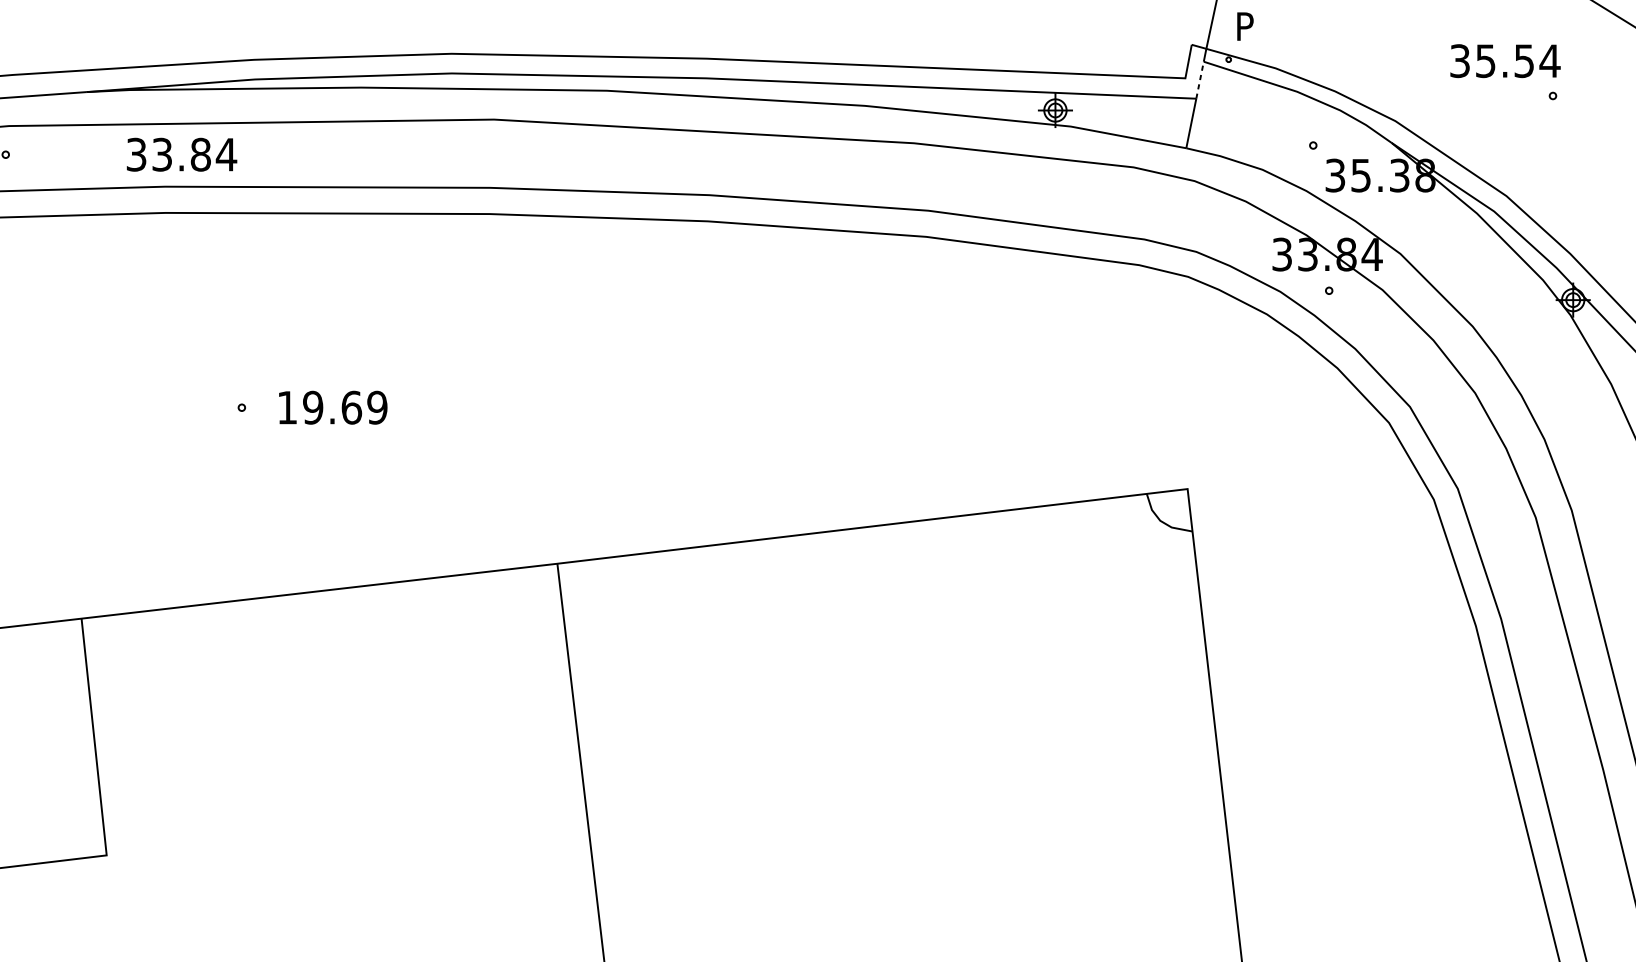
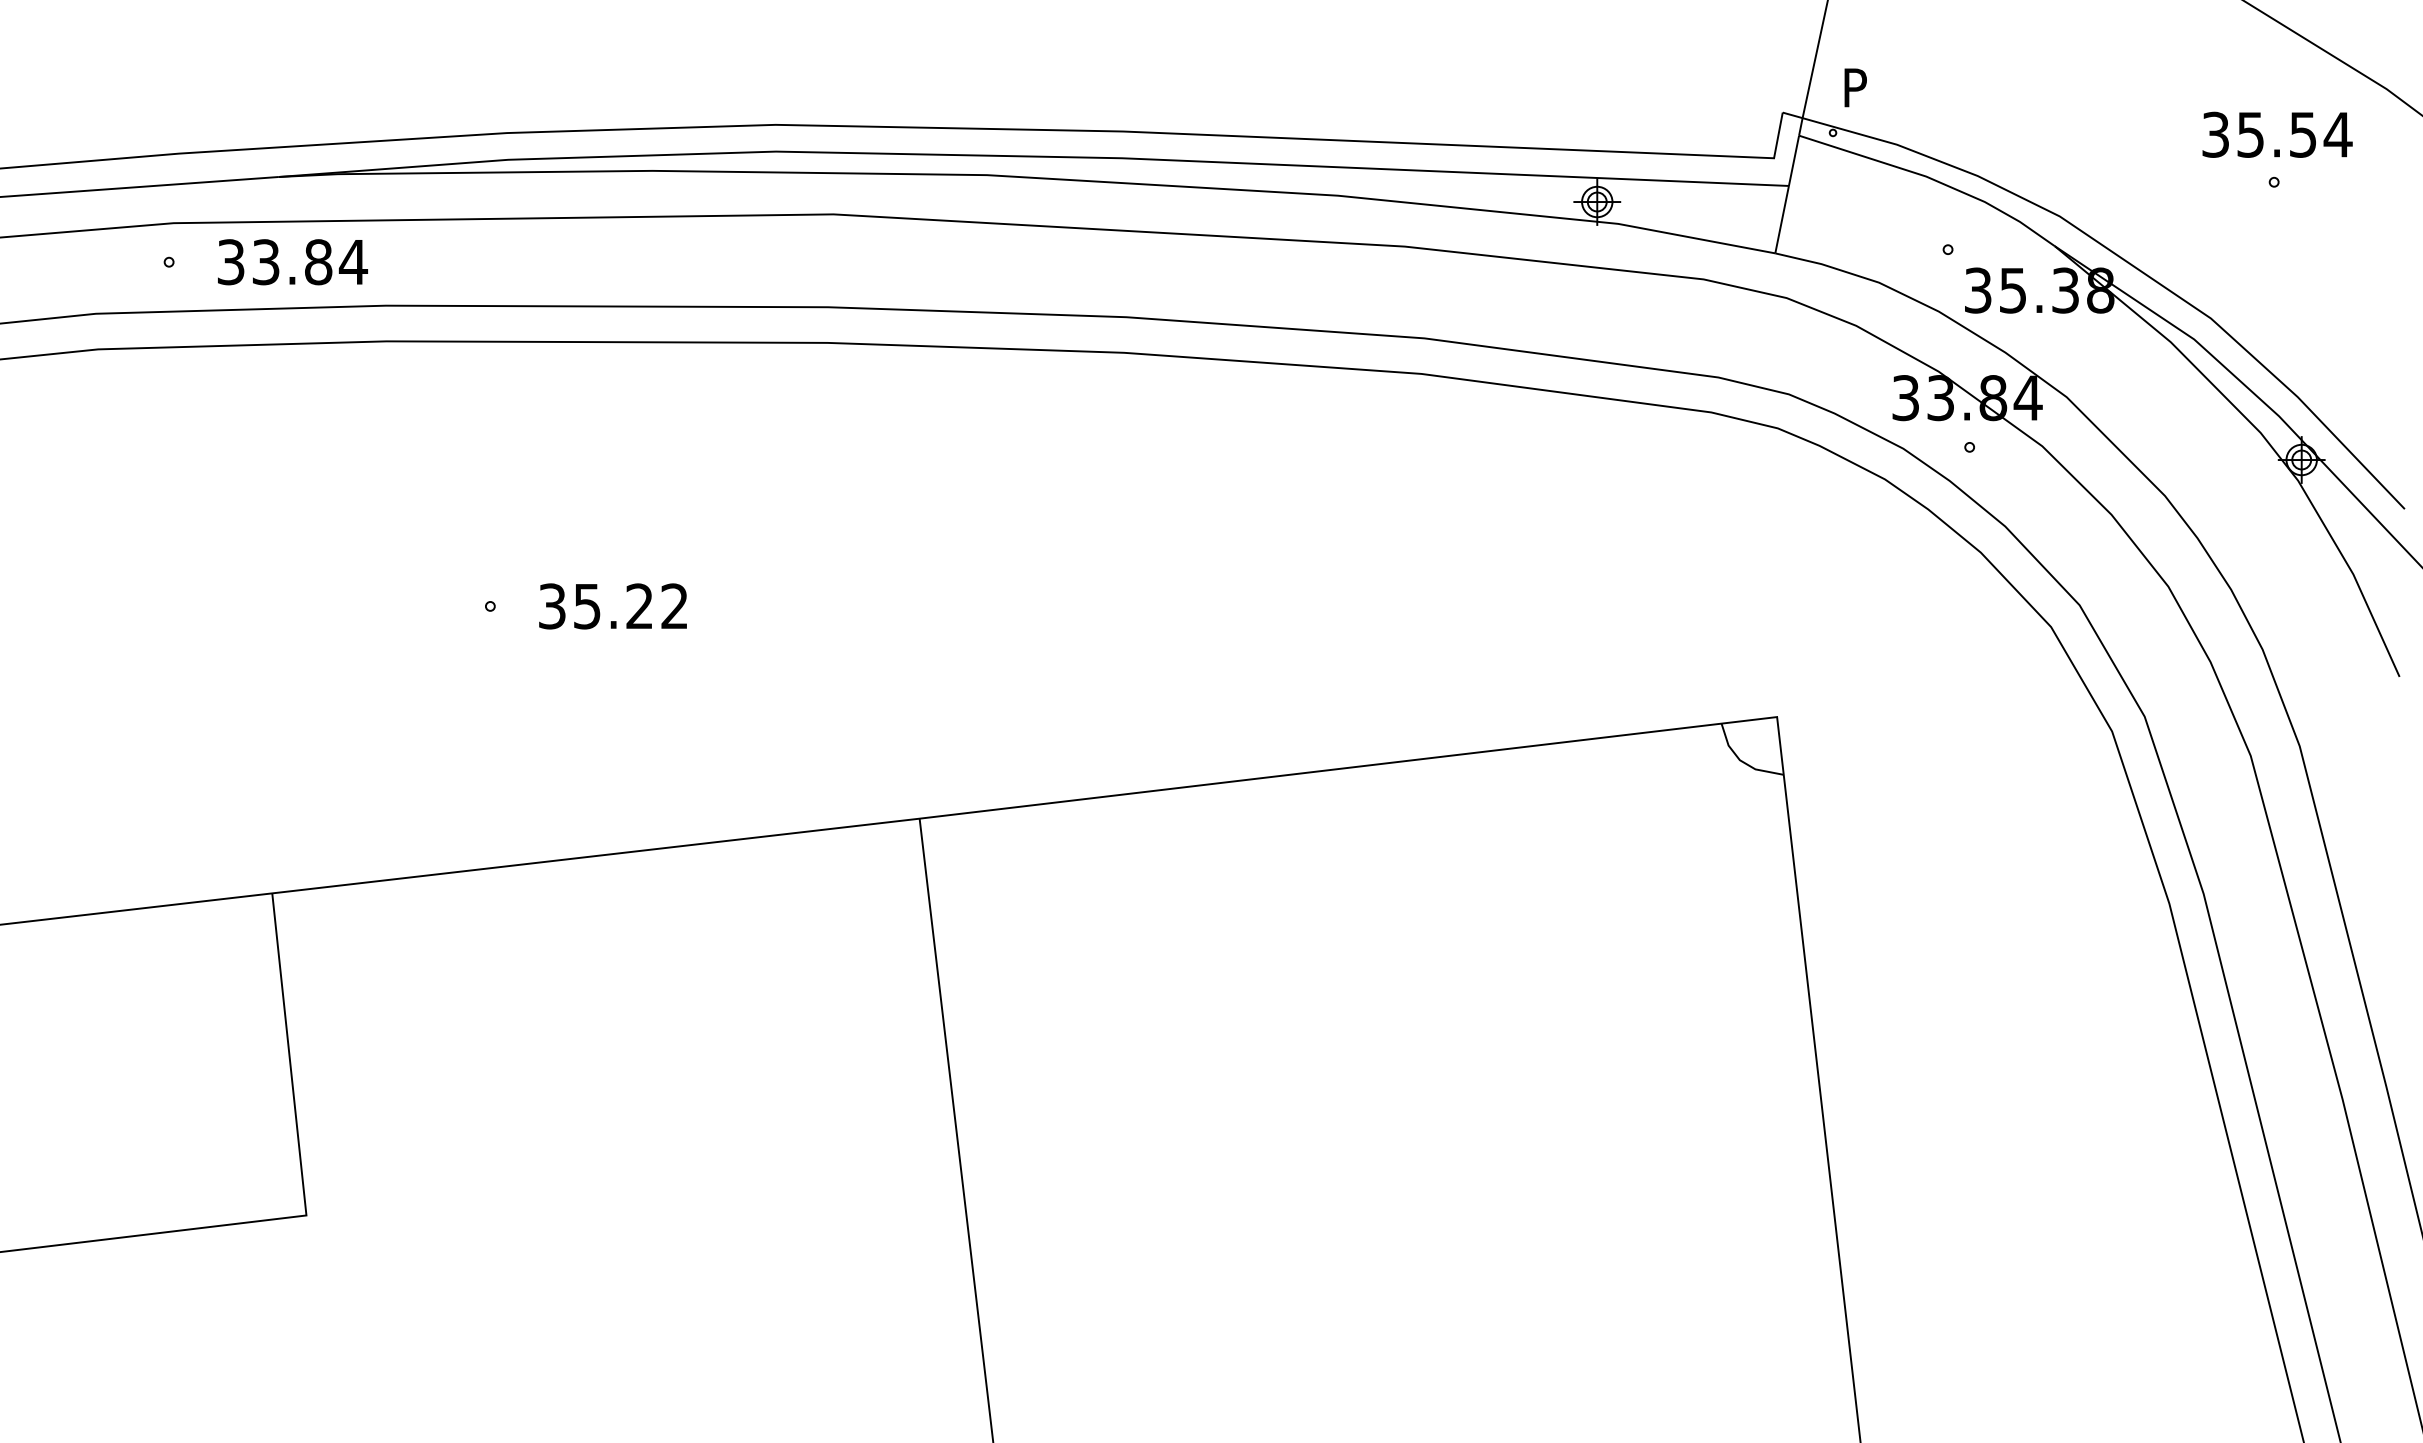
text: (1505, 60) -> (2277, 134), moved
line: (1200, 79) -> (1794, 160), dashed -> solid
text: (181, 154) -> (292, 262), moved
text: (332, 407) -> (613, 606), 19.69 -> 35.22

